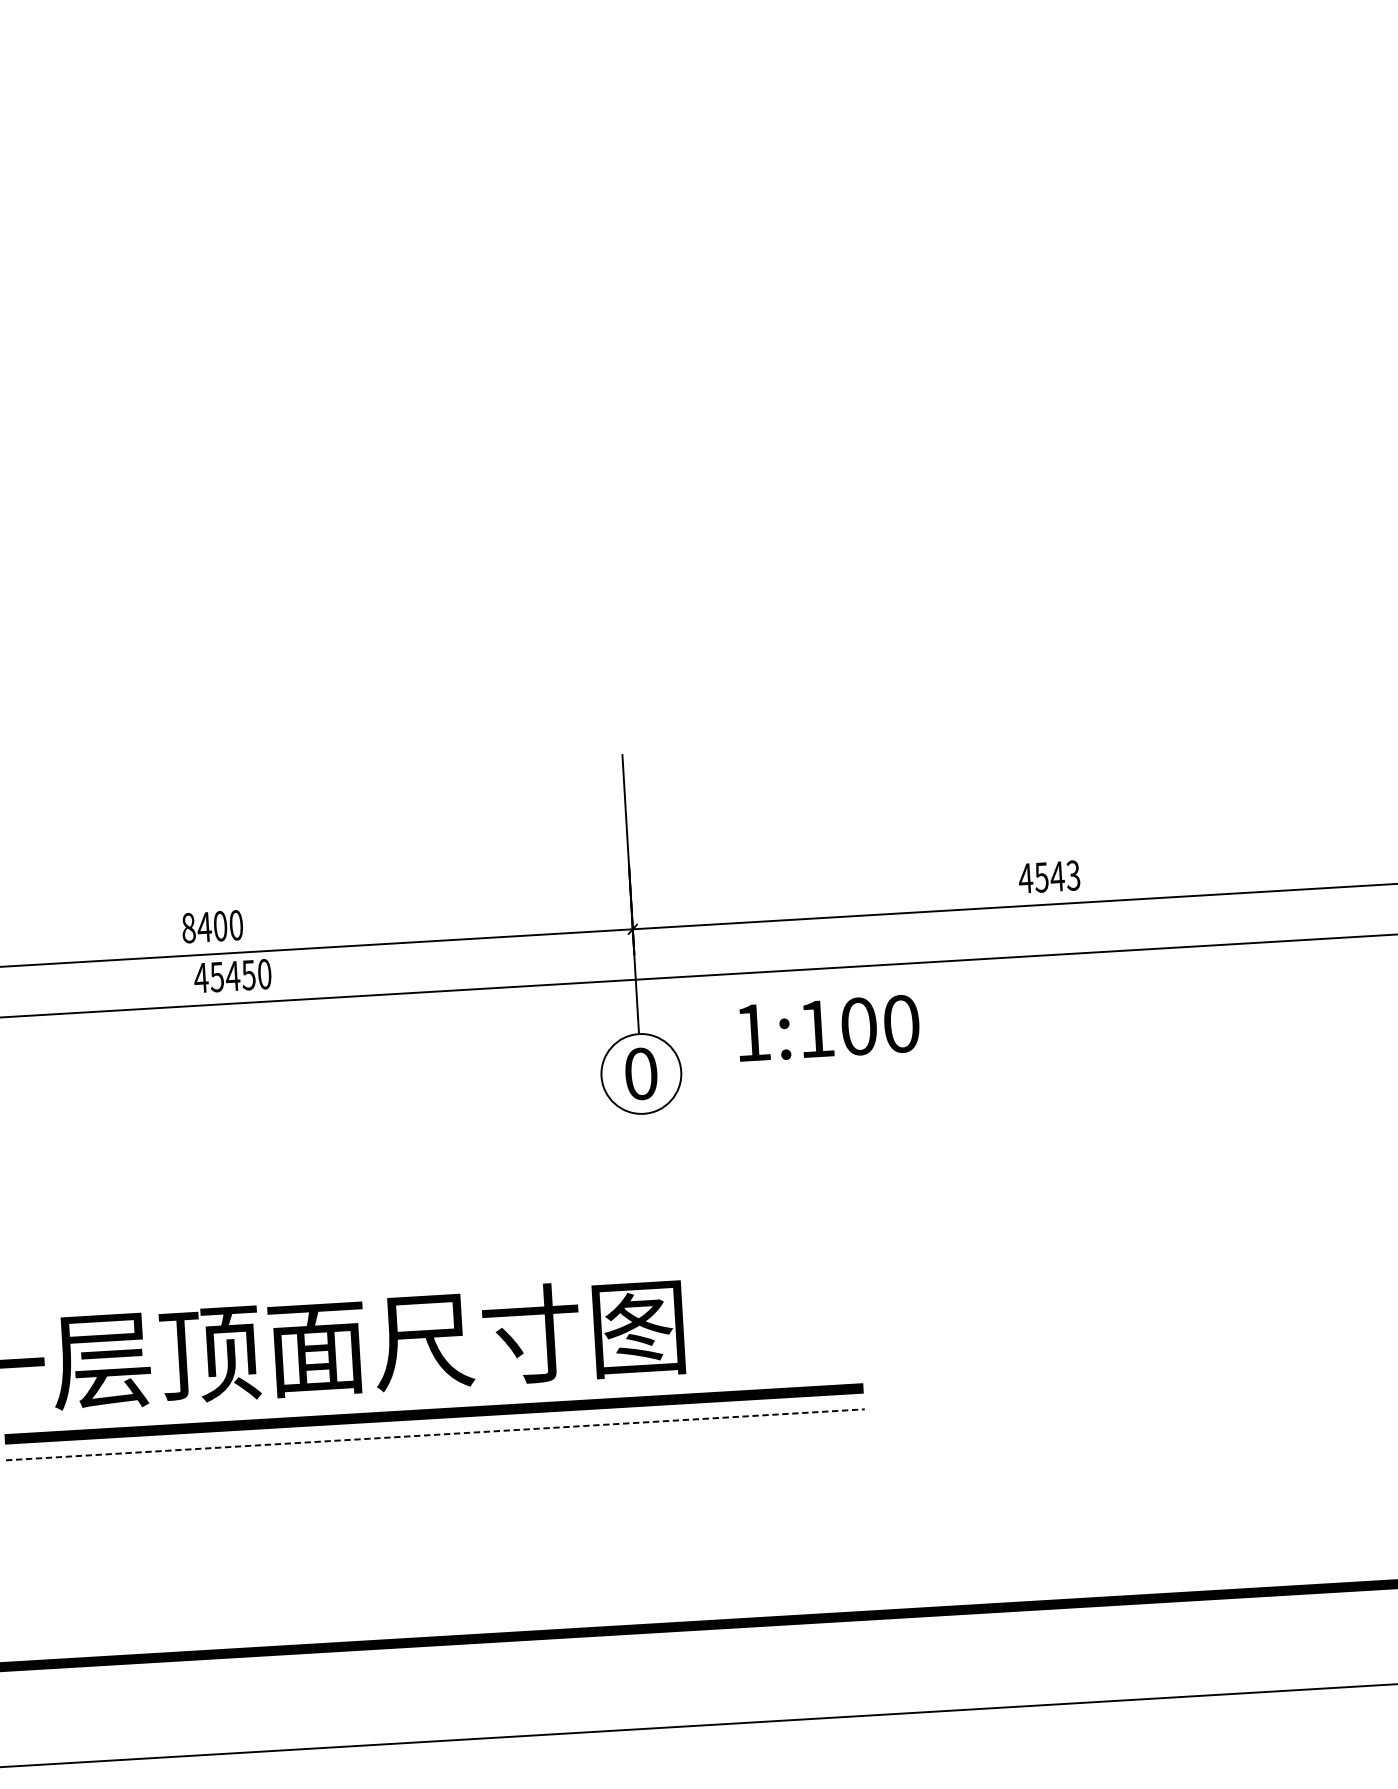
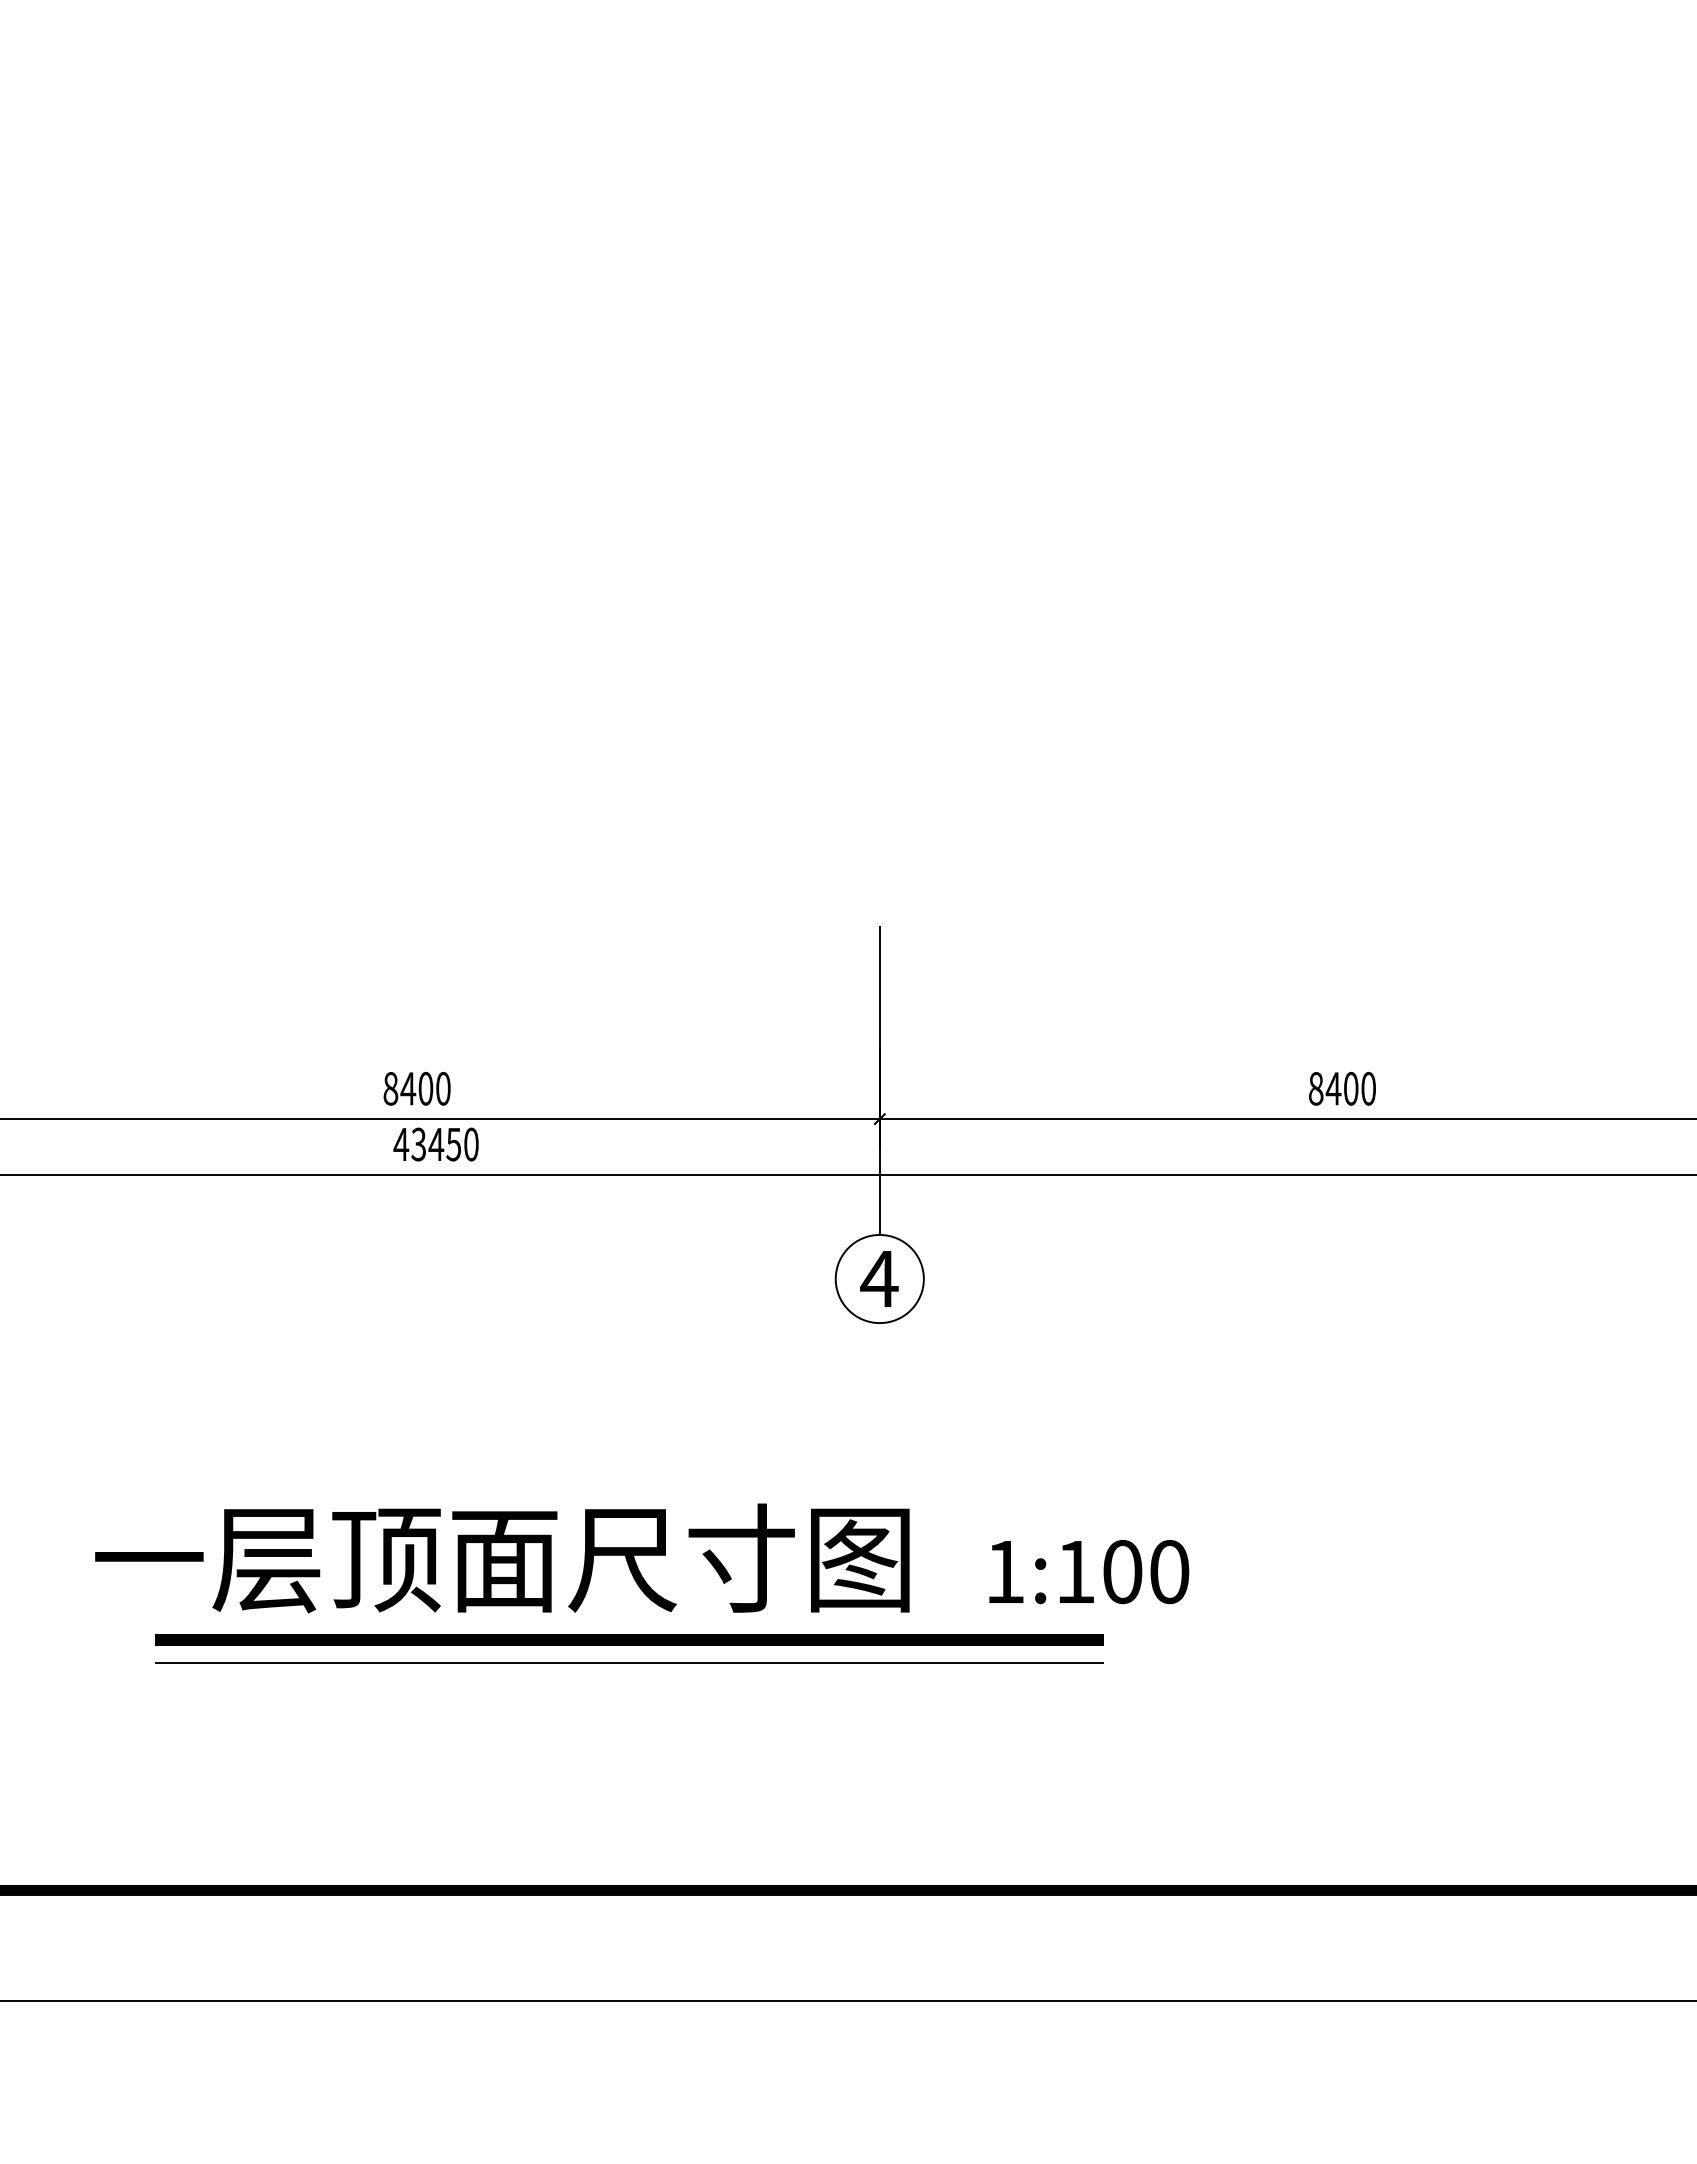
text: (1048, 876) -> (1341, 1088), 4543 -> 8400
text: (216, 976) -> (418, 1143), 45450 -> 43450
text: (829, 1028) -> (1089, 1572), moved
text: (641, 1073) -> (879, 1278), 0 -> 4
line: (435, 1435) -> (629, 1663), dashed -> solid

